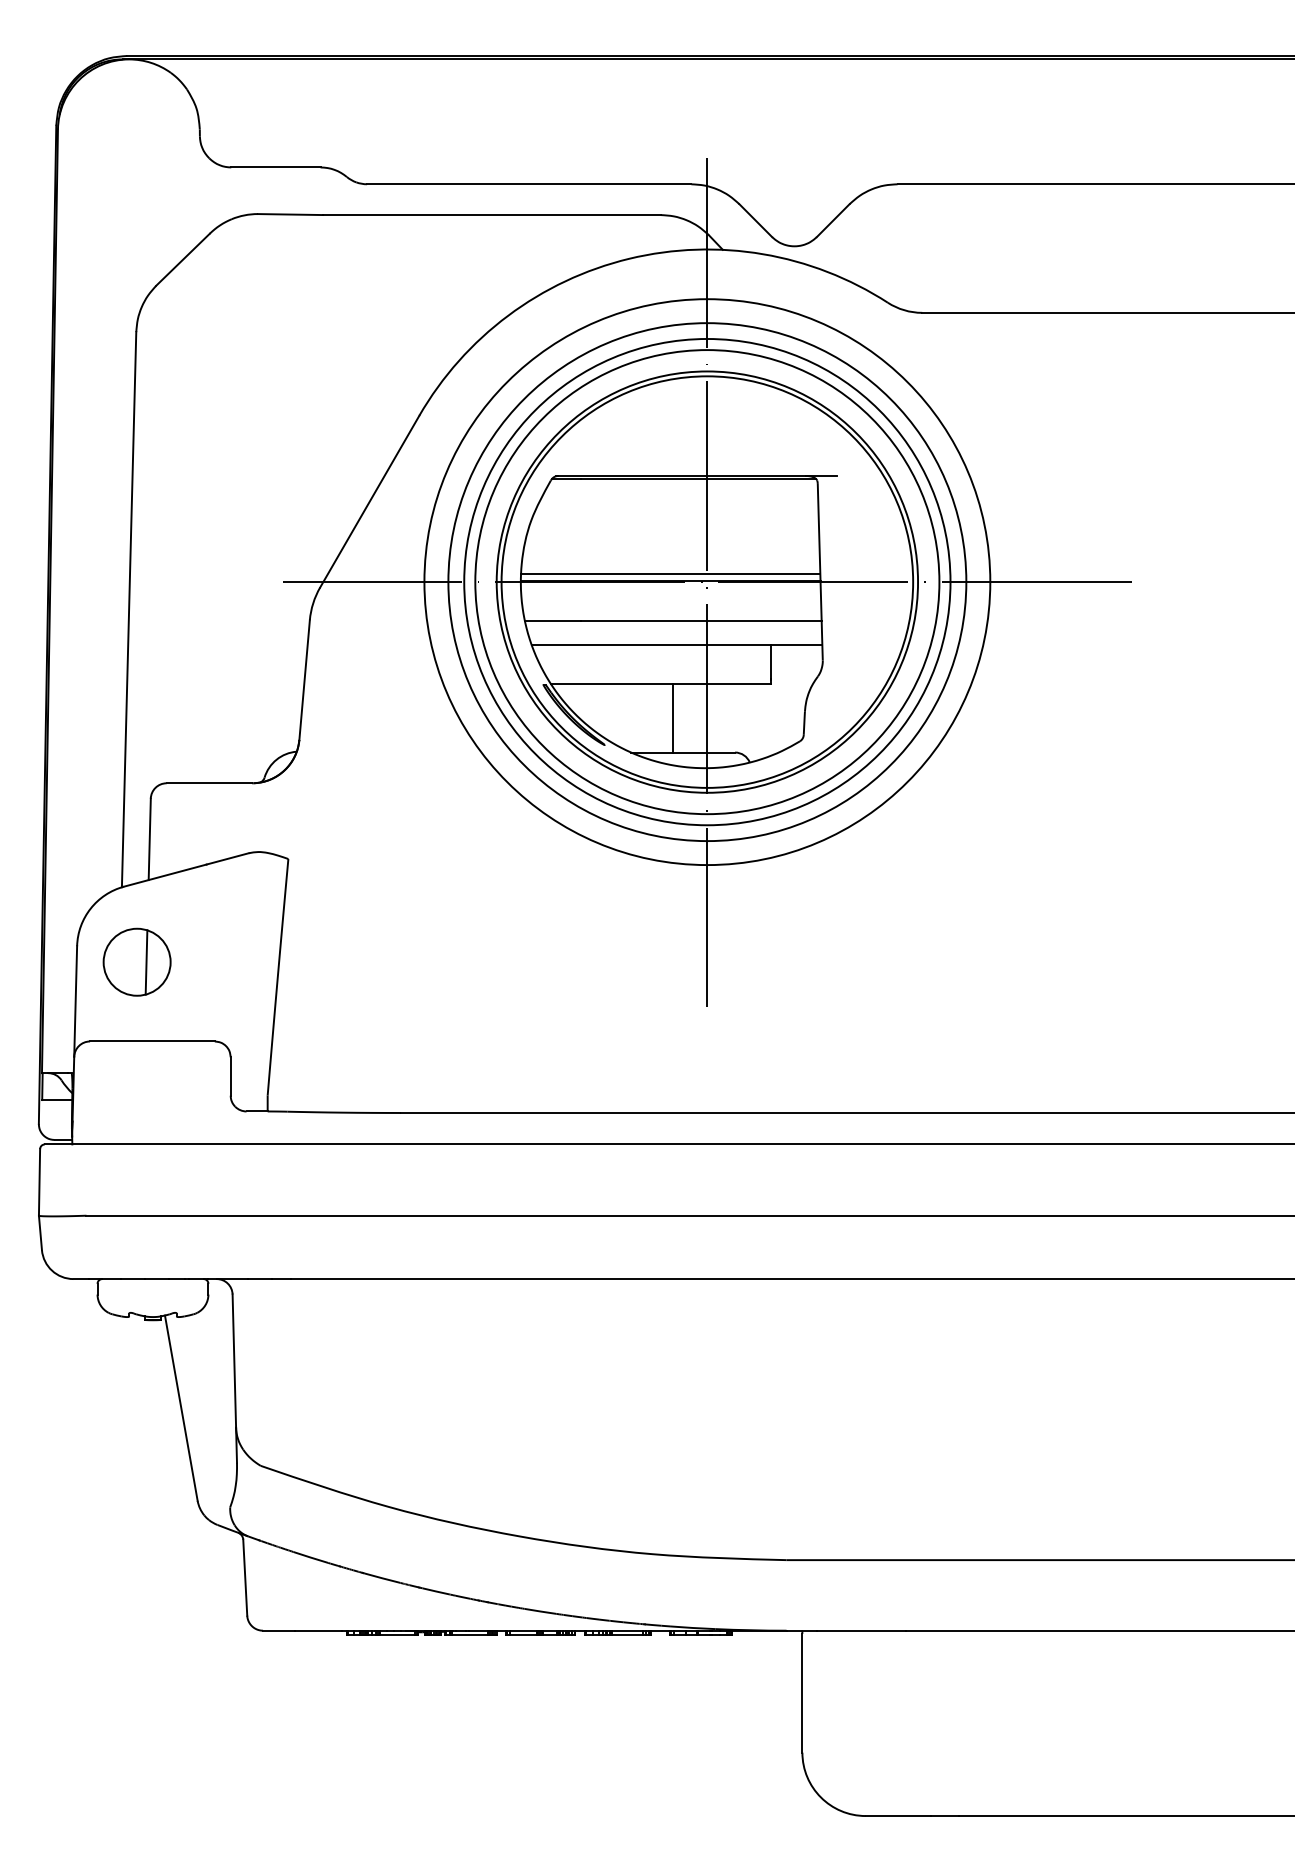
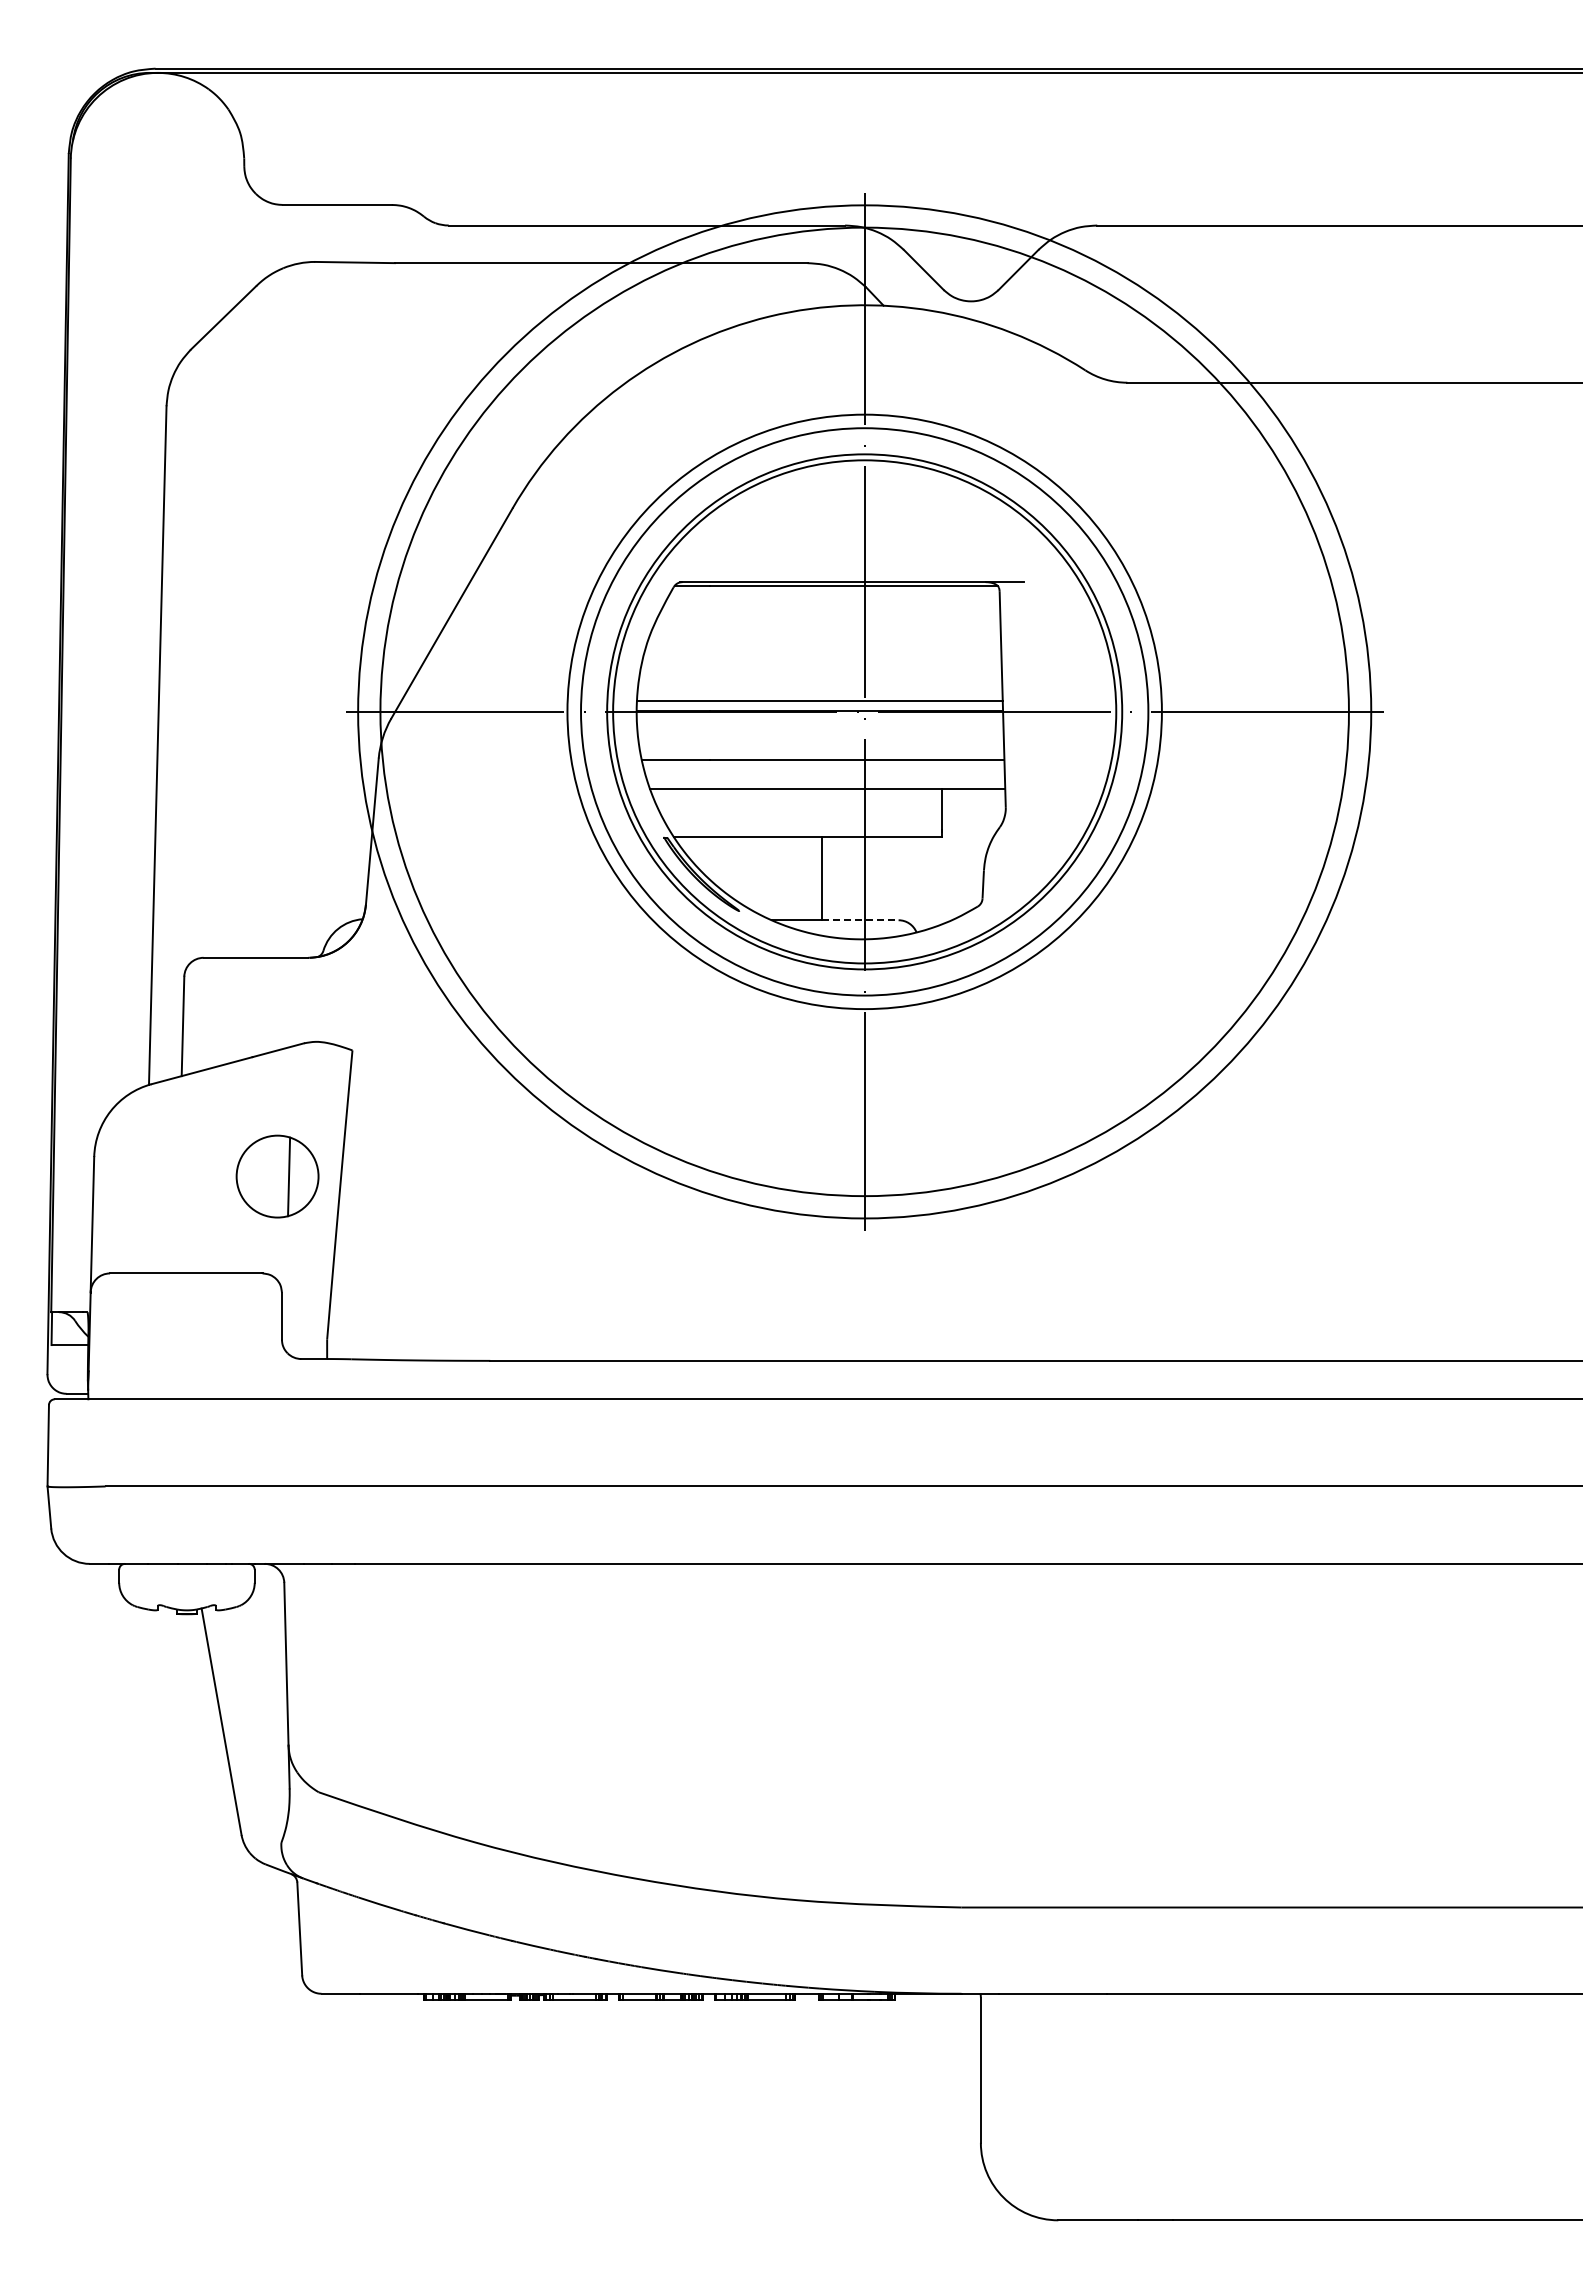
circle: (707, 581) -> (864, 711), size x1.4
circle: (707, 581) -> (864, 711), size x1.6
line: (703, 752) -> (860, 920), solid -> dashed
part: (137, 962) -> (277, 1176), moved

